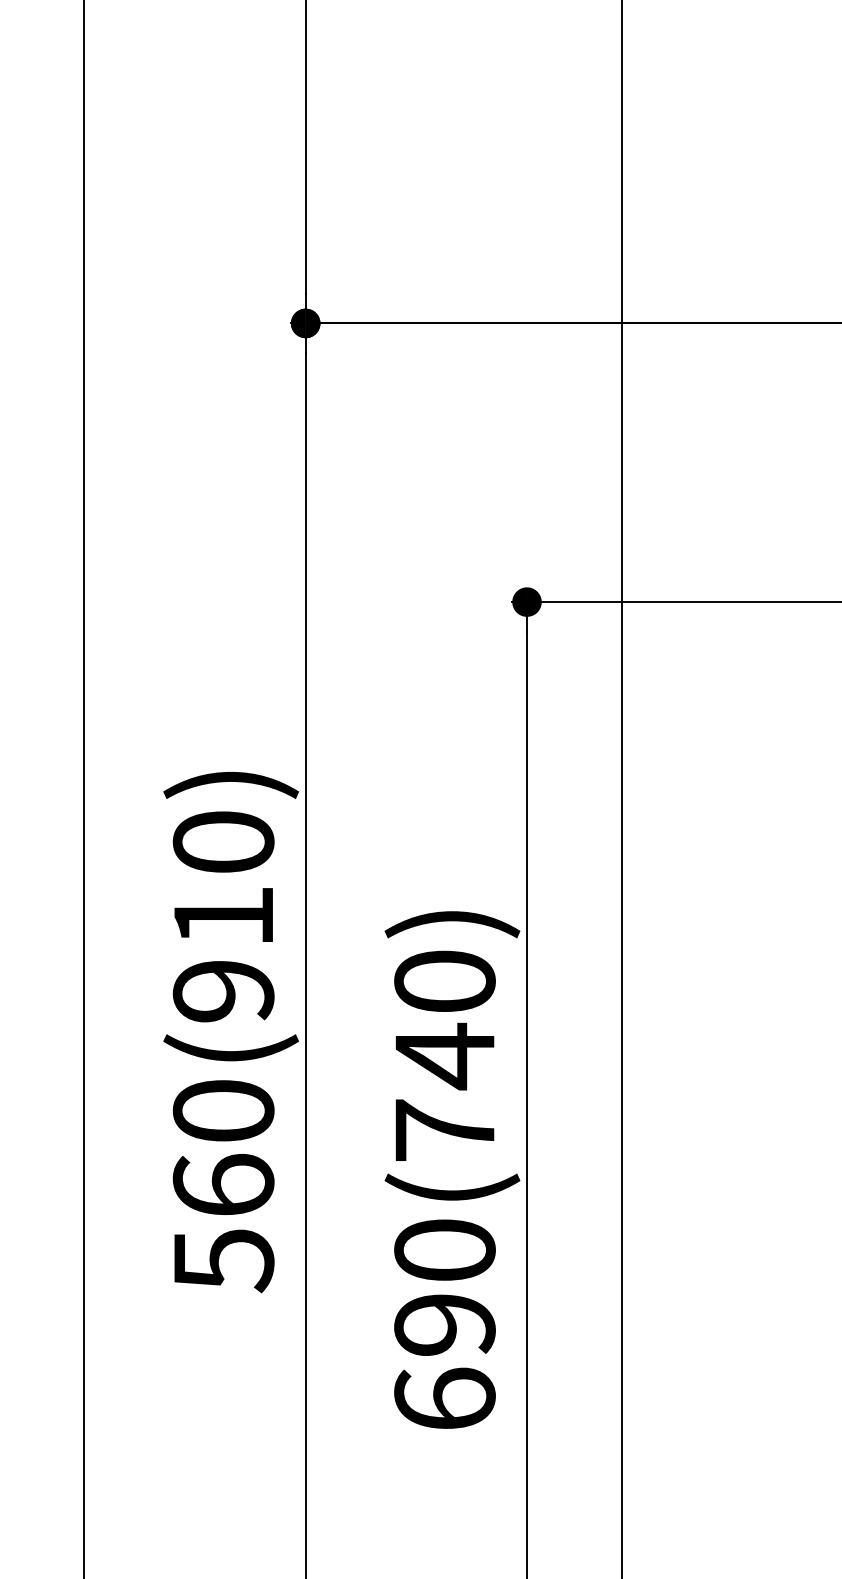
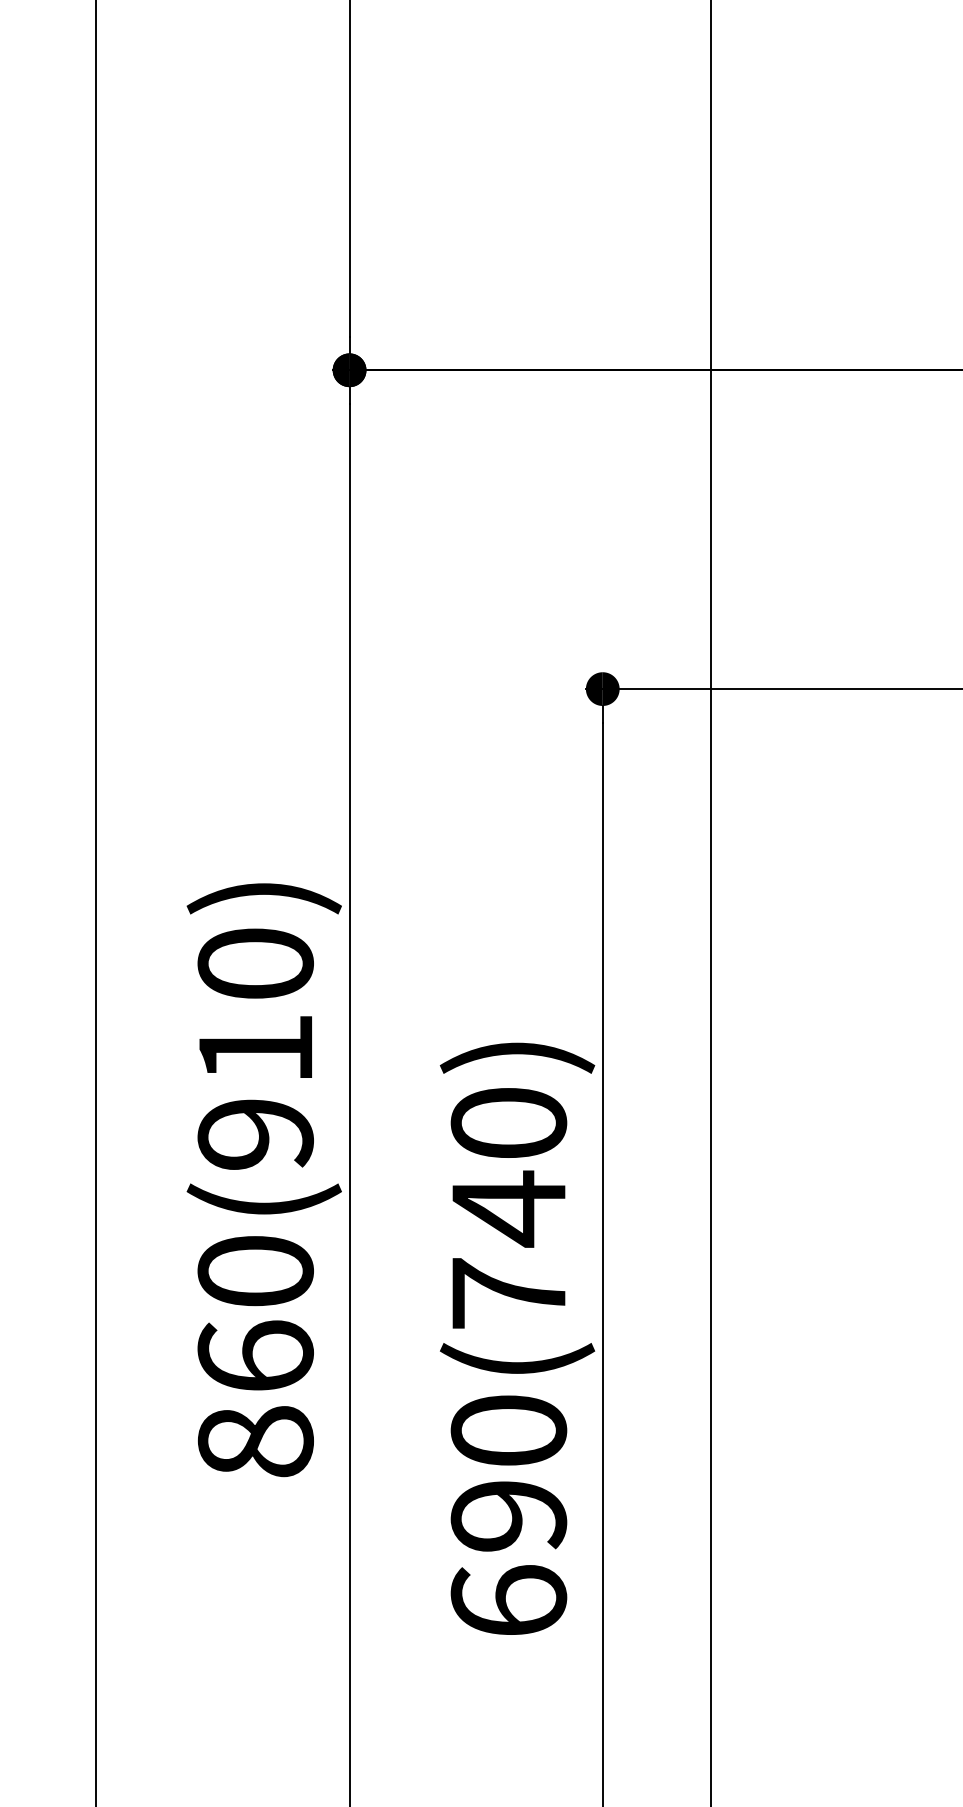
text: (223, 1260) -> (255, 1442), 560(910) -> 860(910)

